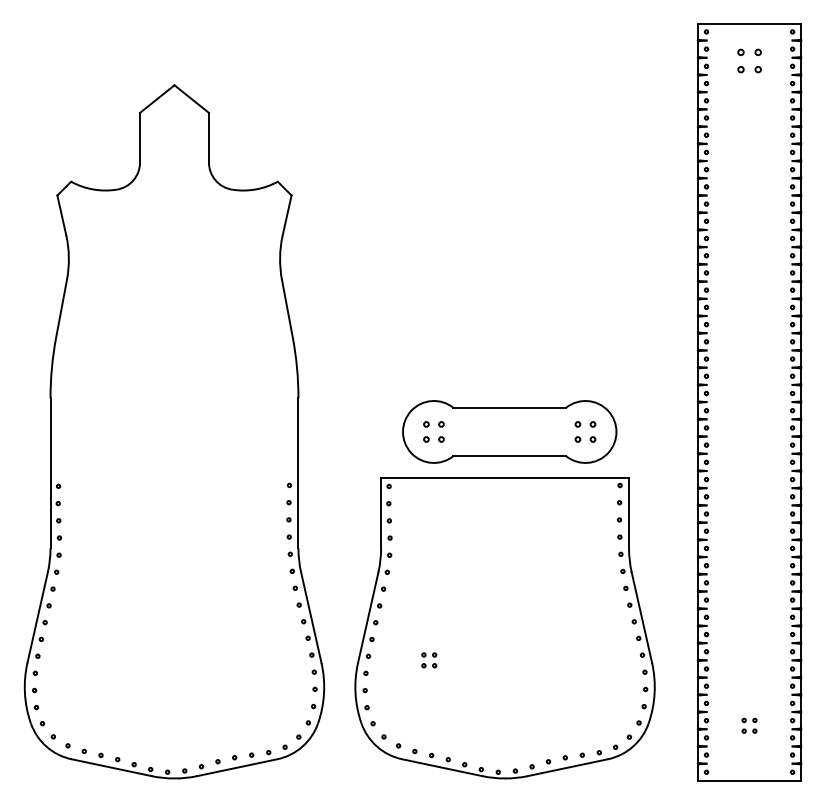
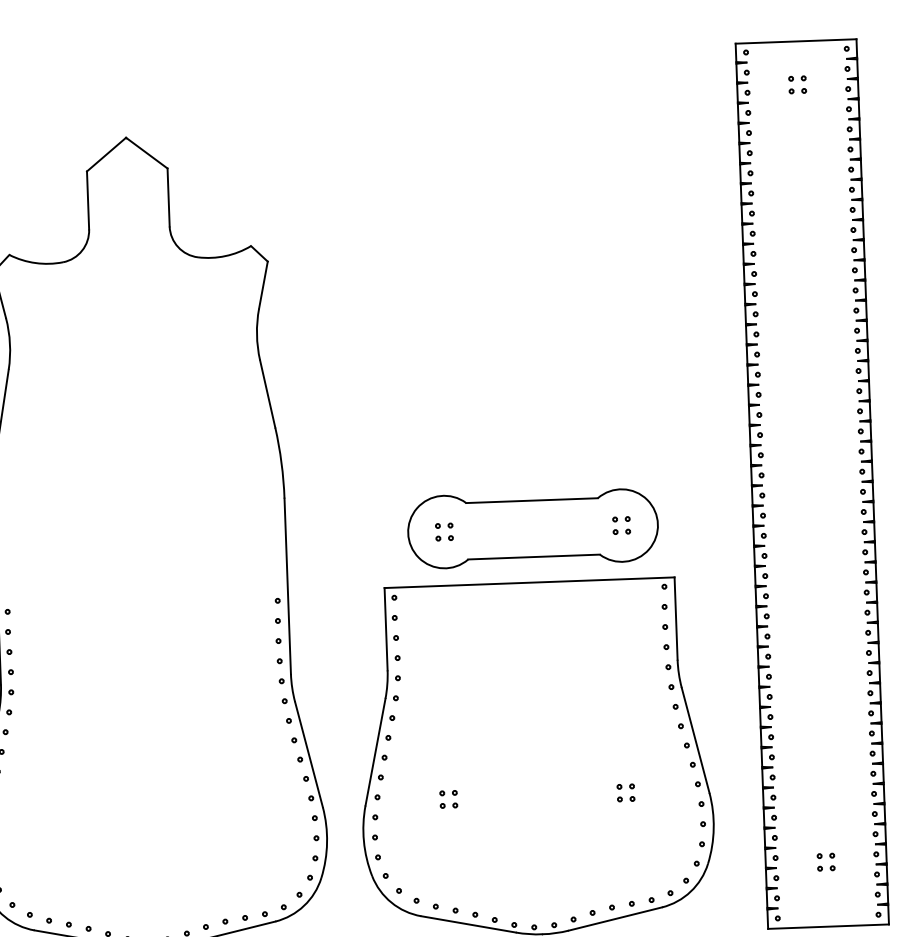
part: (749, 61) -> (797, 85), size x0.62
part: (433, 431) -> (443, 531), size x0.71
part: (585, 431) -> (621, 525), size x0.71
part: (580, 660) -> (625, 793), added

